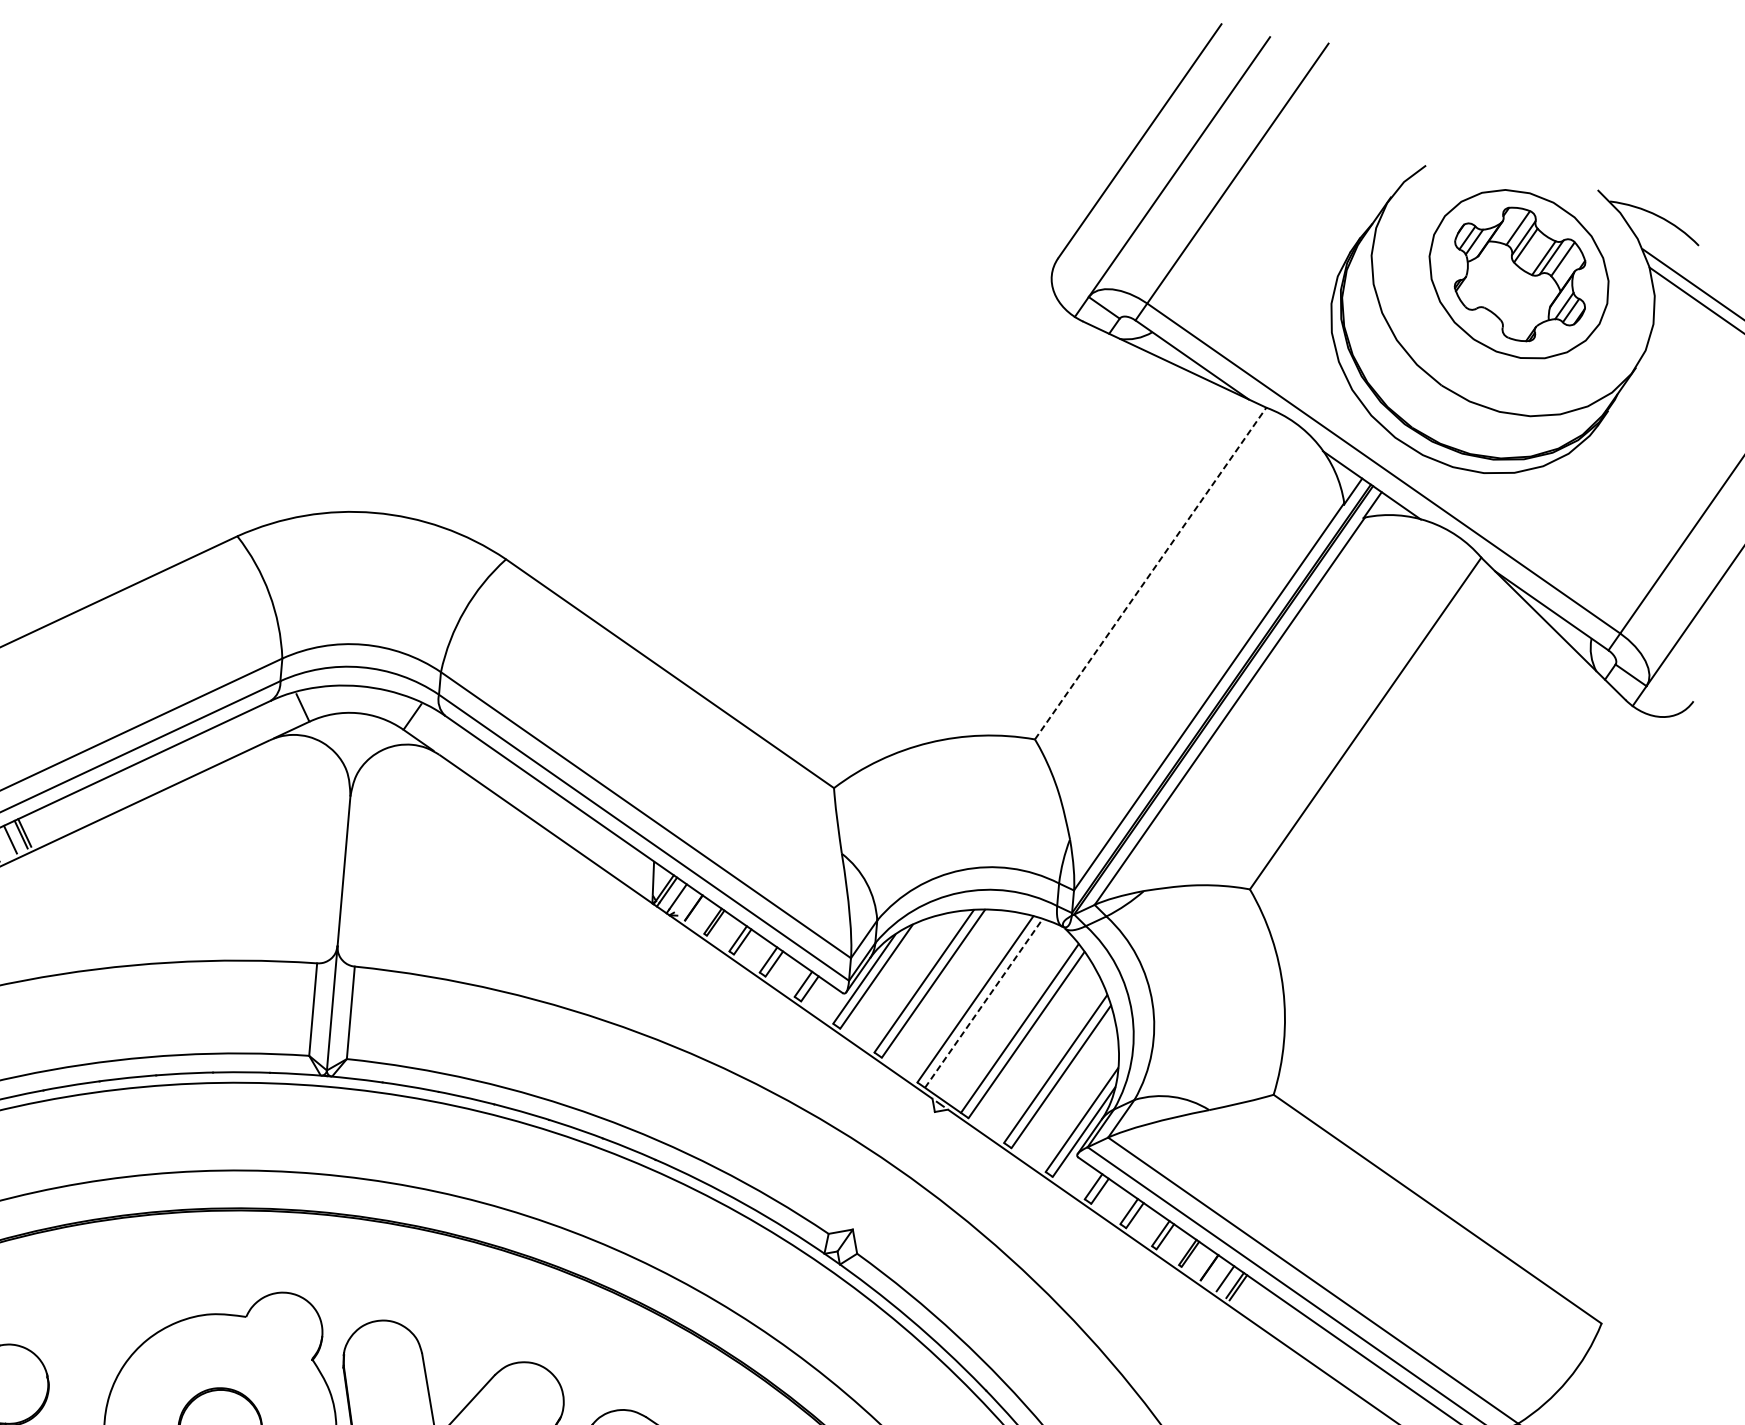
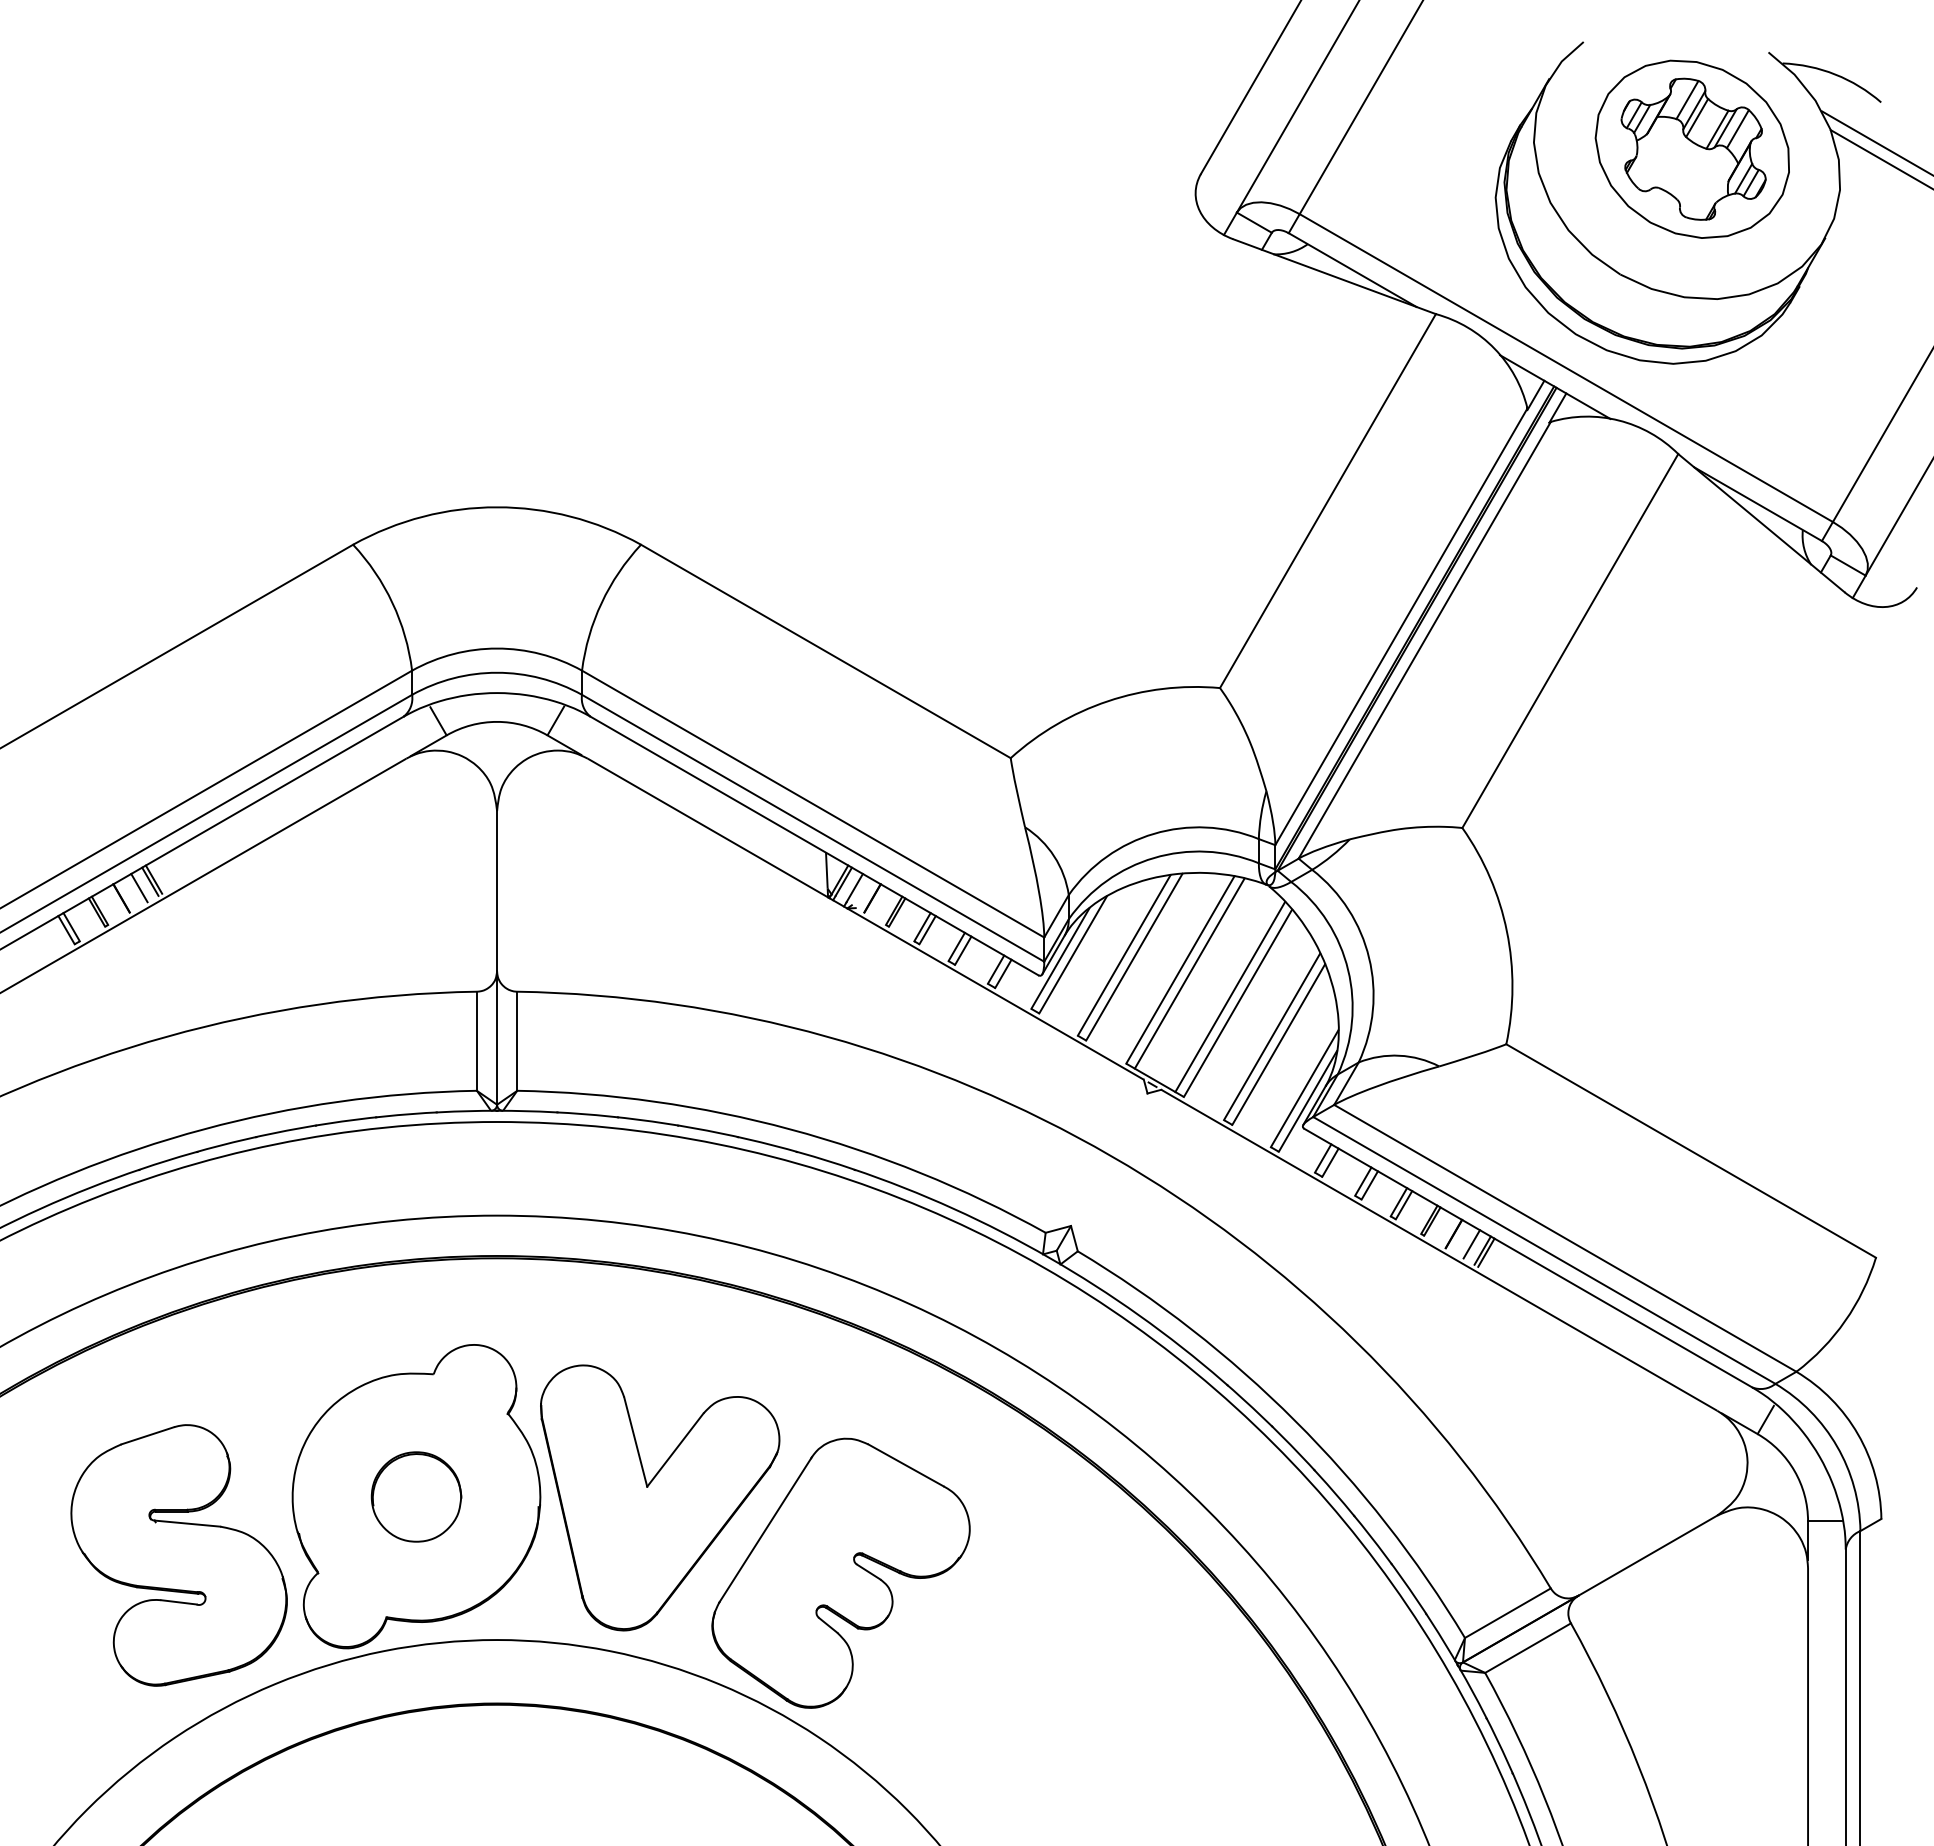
line: (1150, 573) -> (1327, 501), dashed -> solid
line: (983, 1003) -> (1189, 973), dashed -> solid

